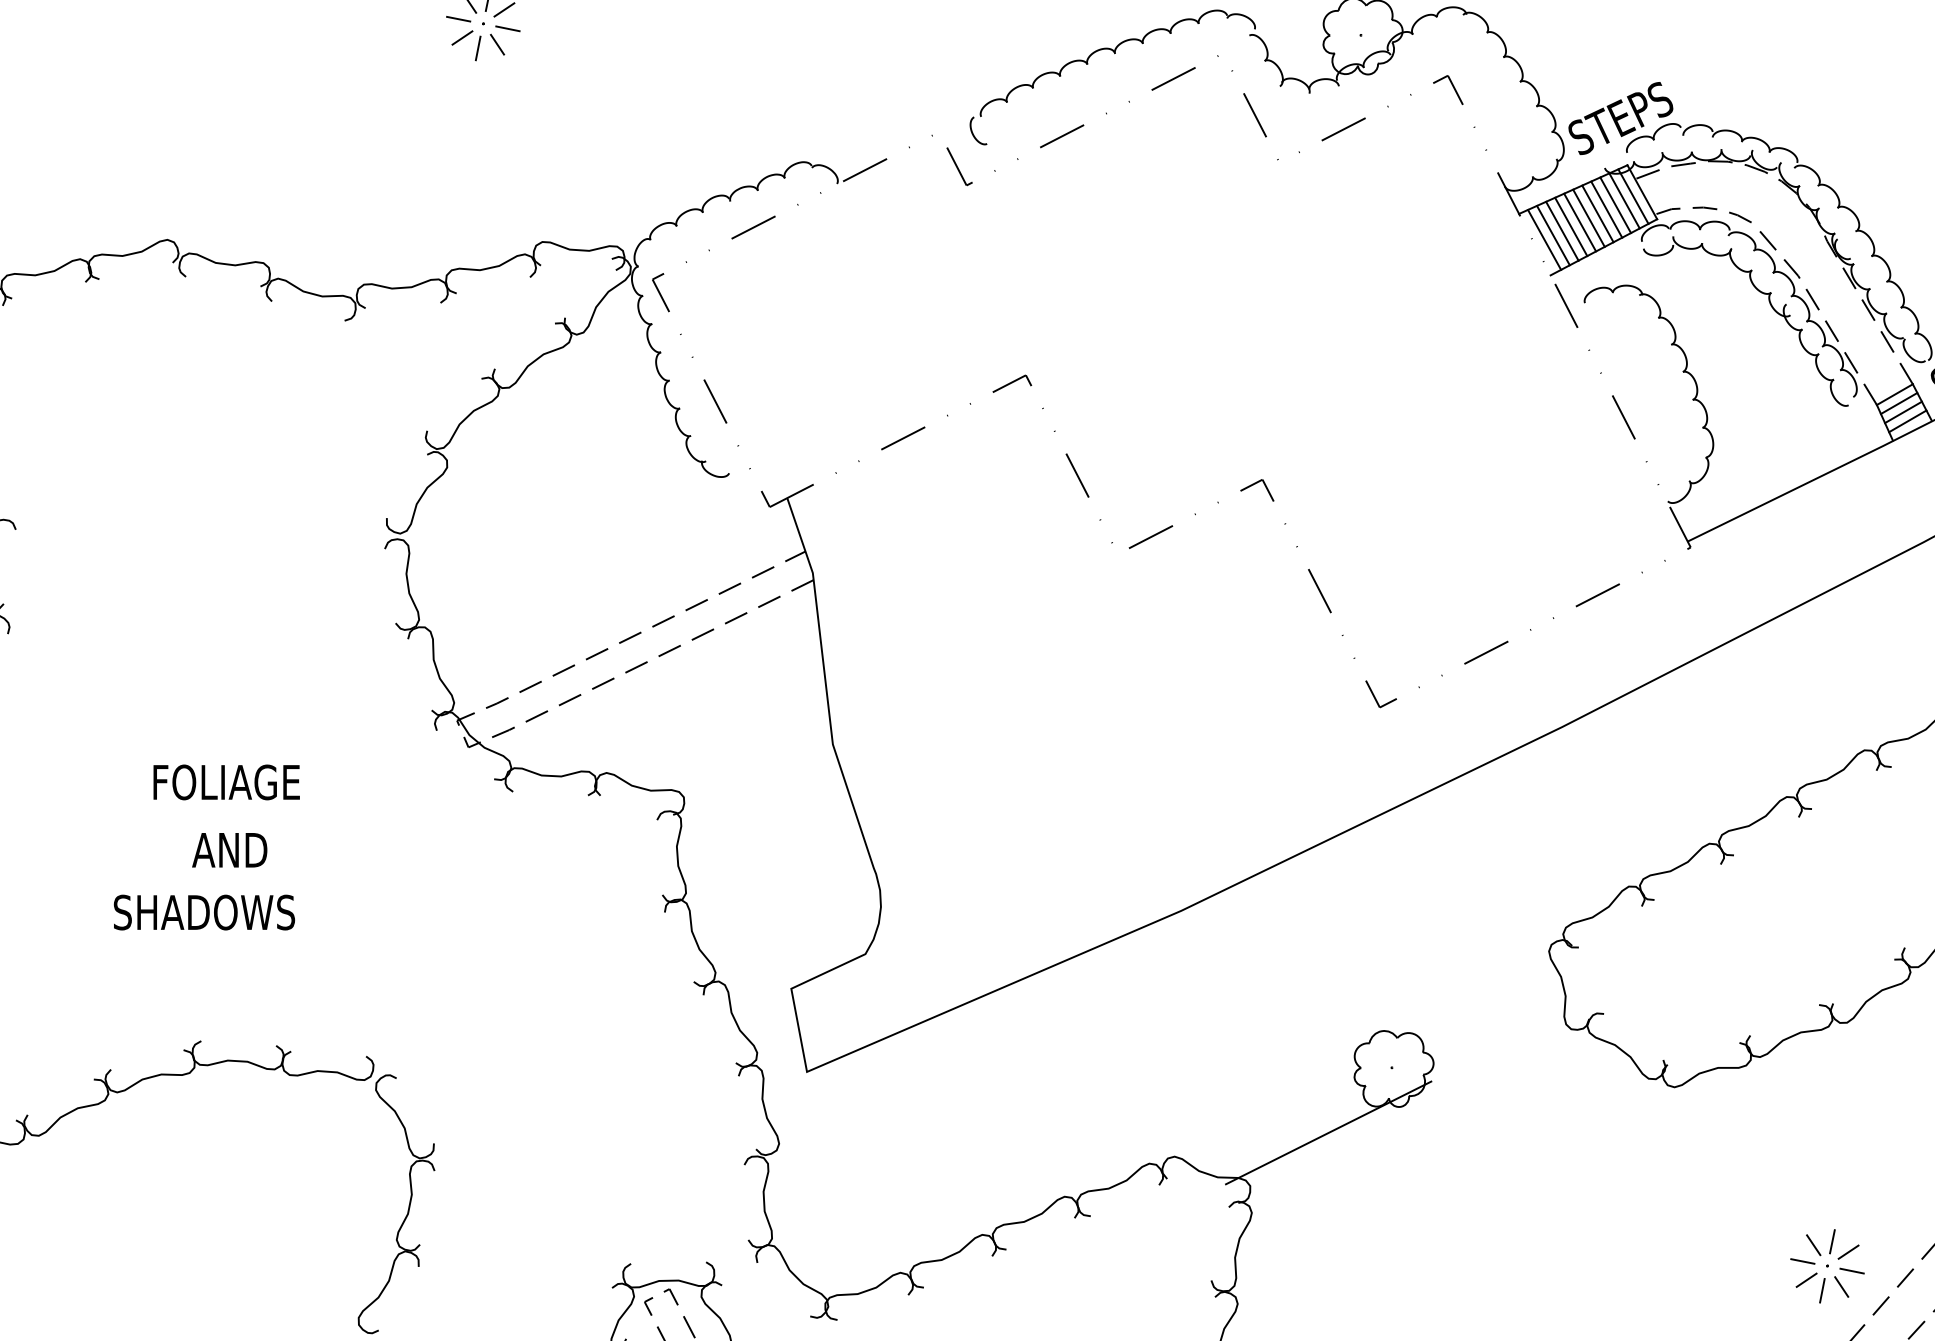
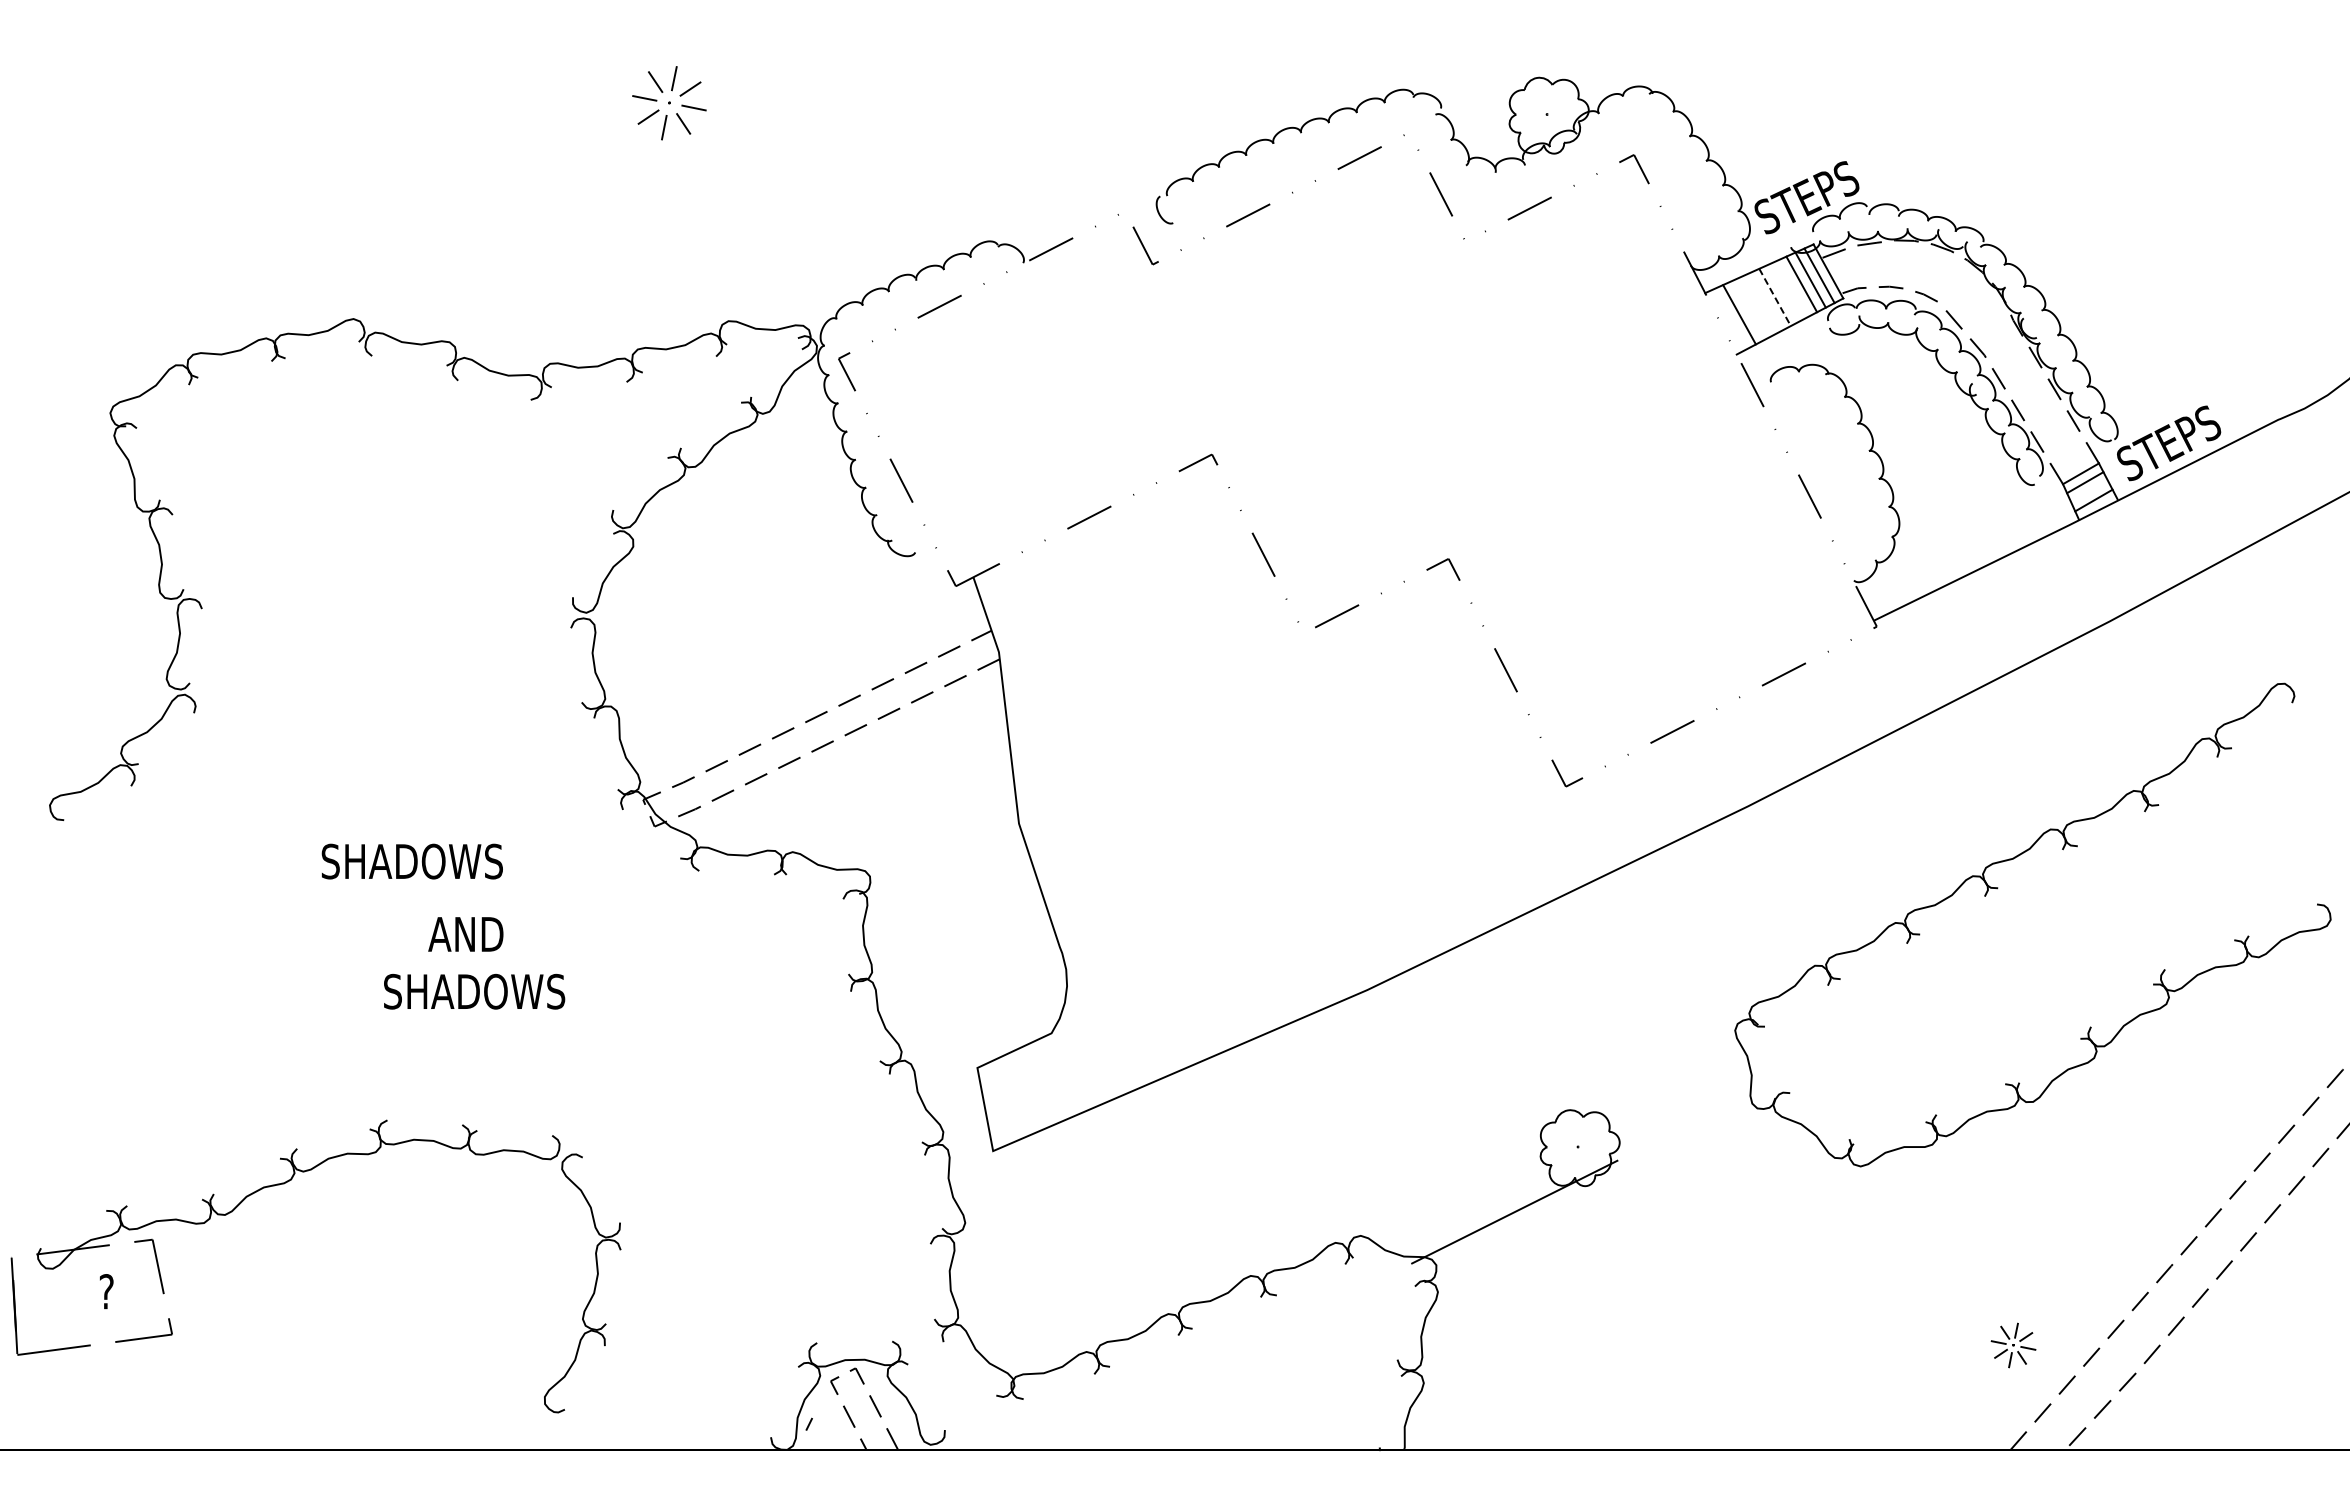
line: (1606, 209) -> (1792, 288), removed
line: (1597, 213) -> (1783, 292), removed
line: (1589, 218) -> (1775, 297), solid -> dashed
line: (1580, 222) -> (1766, 301), removed
line: (1571, 226) -> (1757, 305), removed
line: (1562, 230) -> (1748, 309), removed
line: (1544, 240) -> (1730, 319), removed
line: (1903, 412) -> (2089, 491), removed
text: (225, 782) -> (411, 861), FOLIAGE -> SHADOWS
text: (229, 850) -> (465, 934), moved
text: (204, 912) -> (474, 991), moved
part: (1827, 1266) -> (2013, 1345), size x0.6

